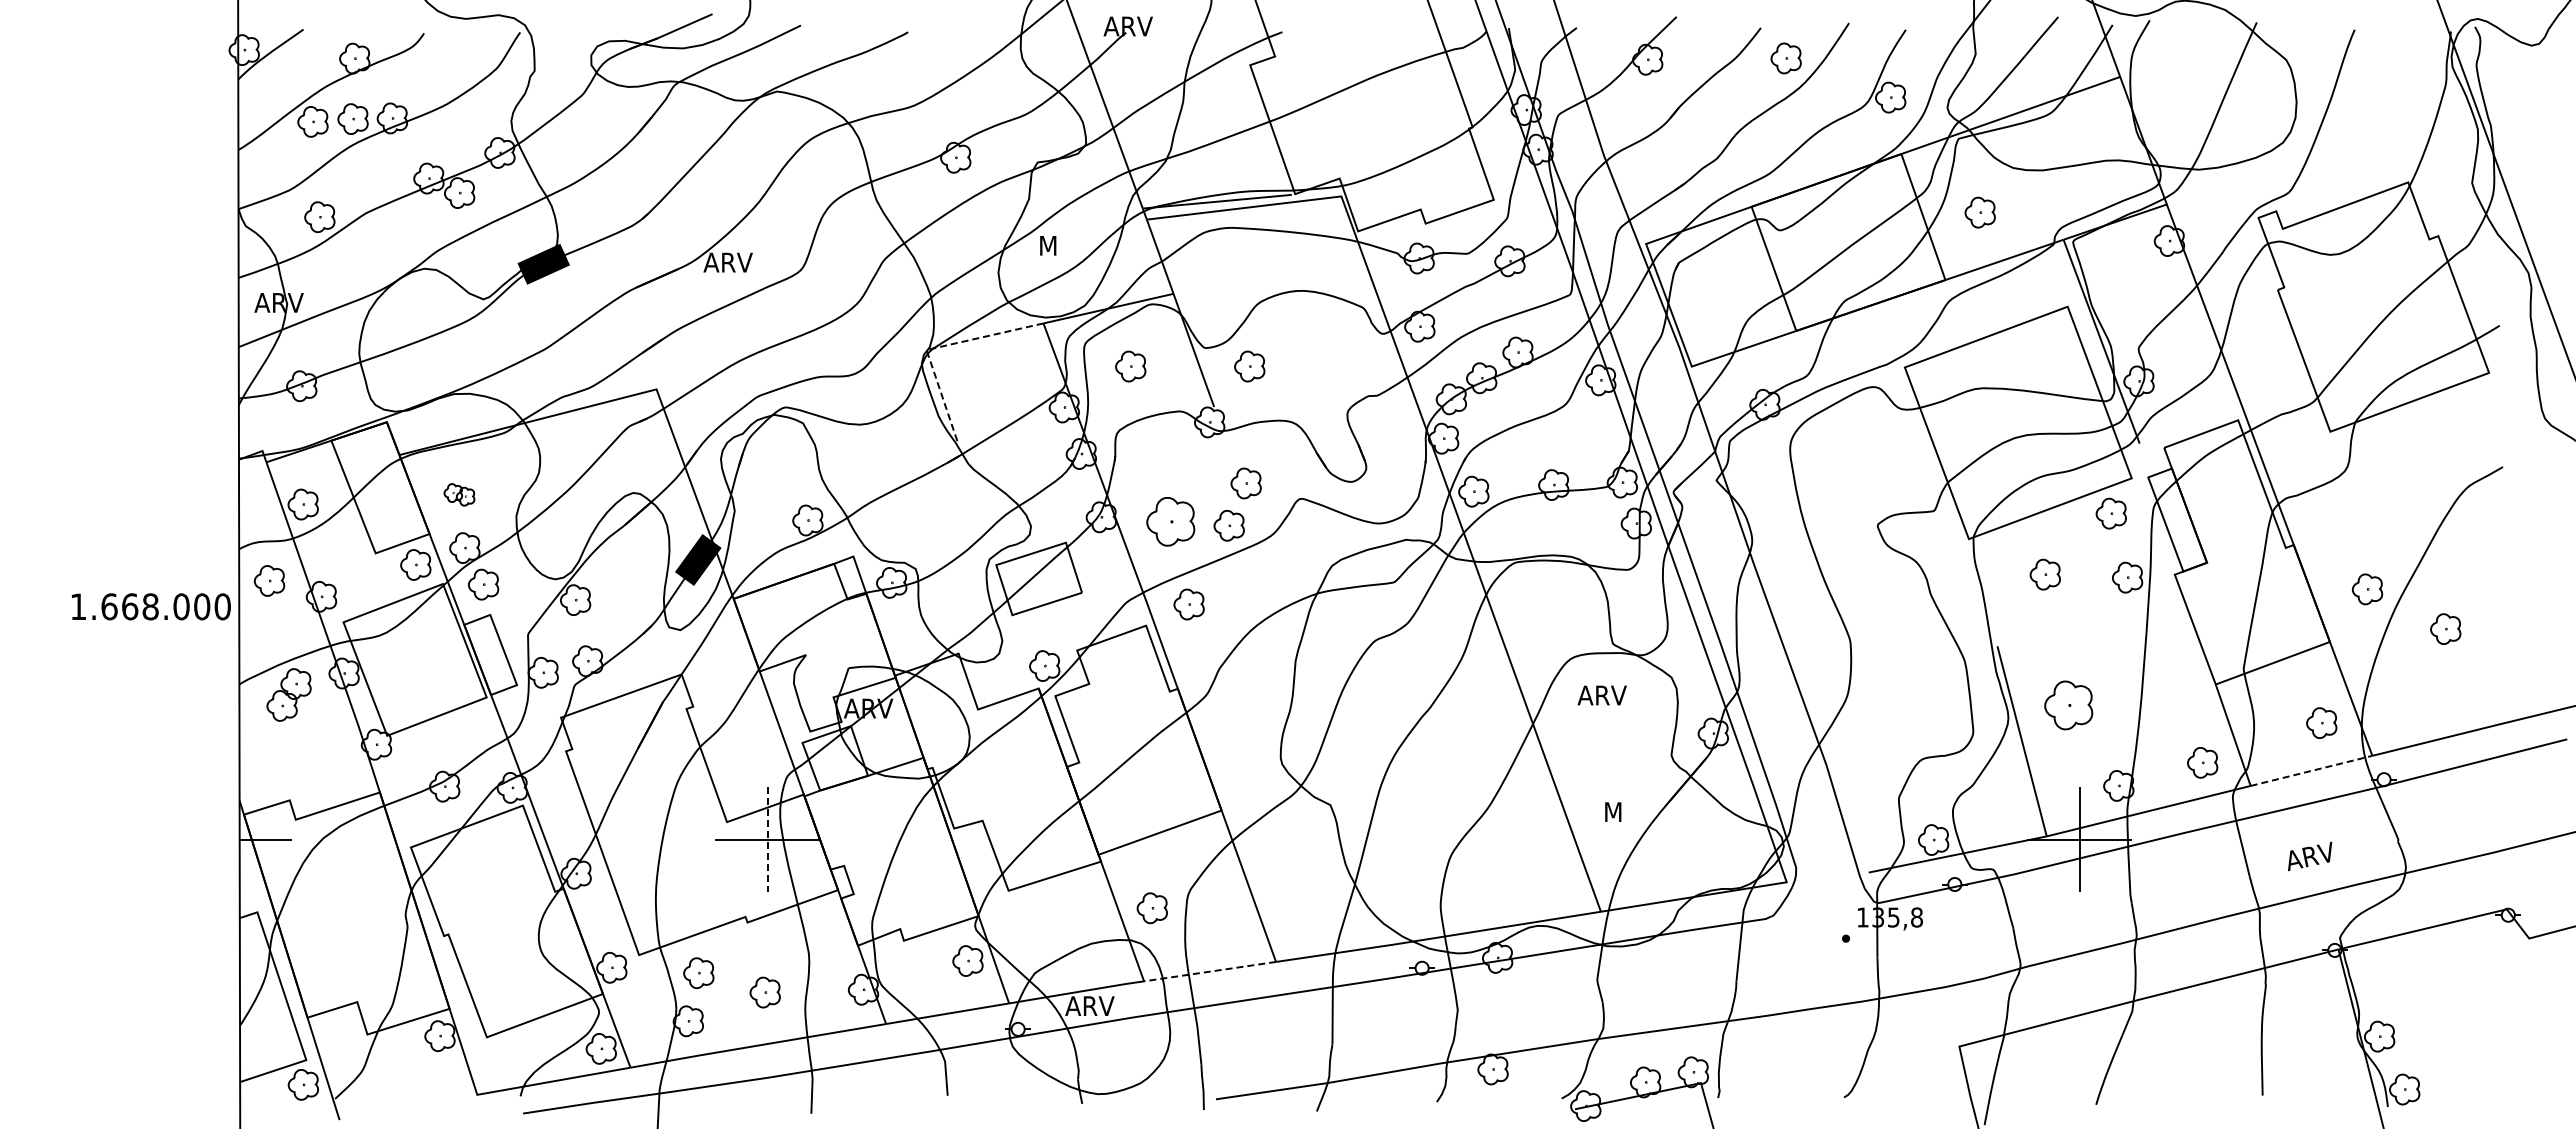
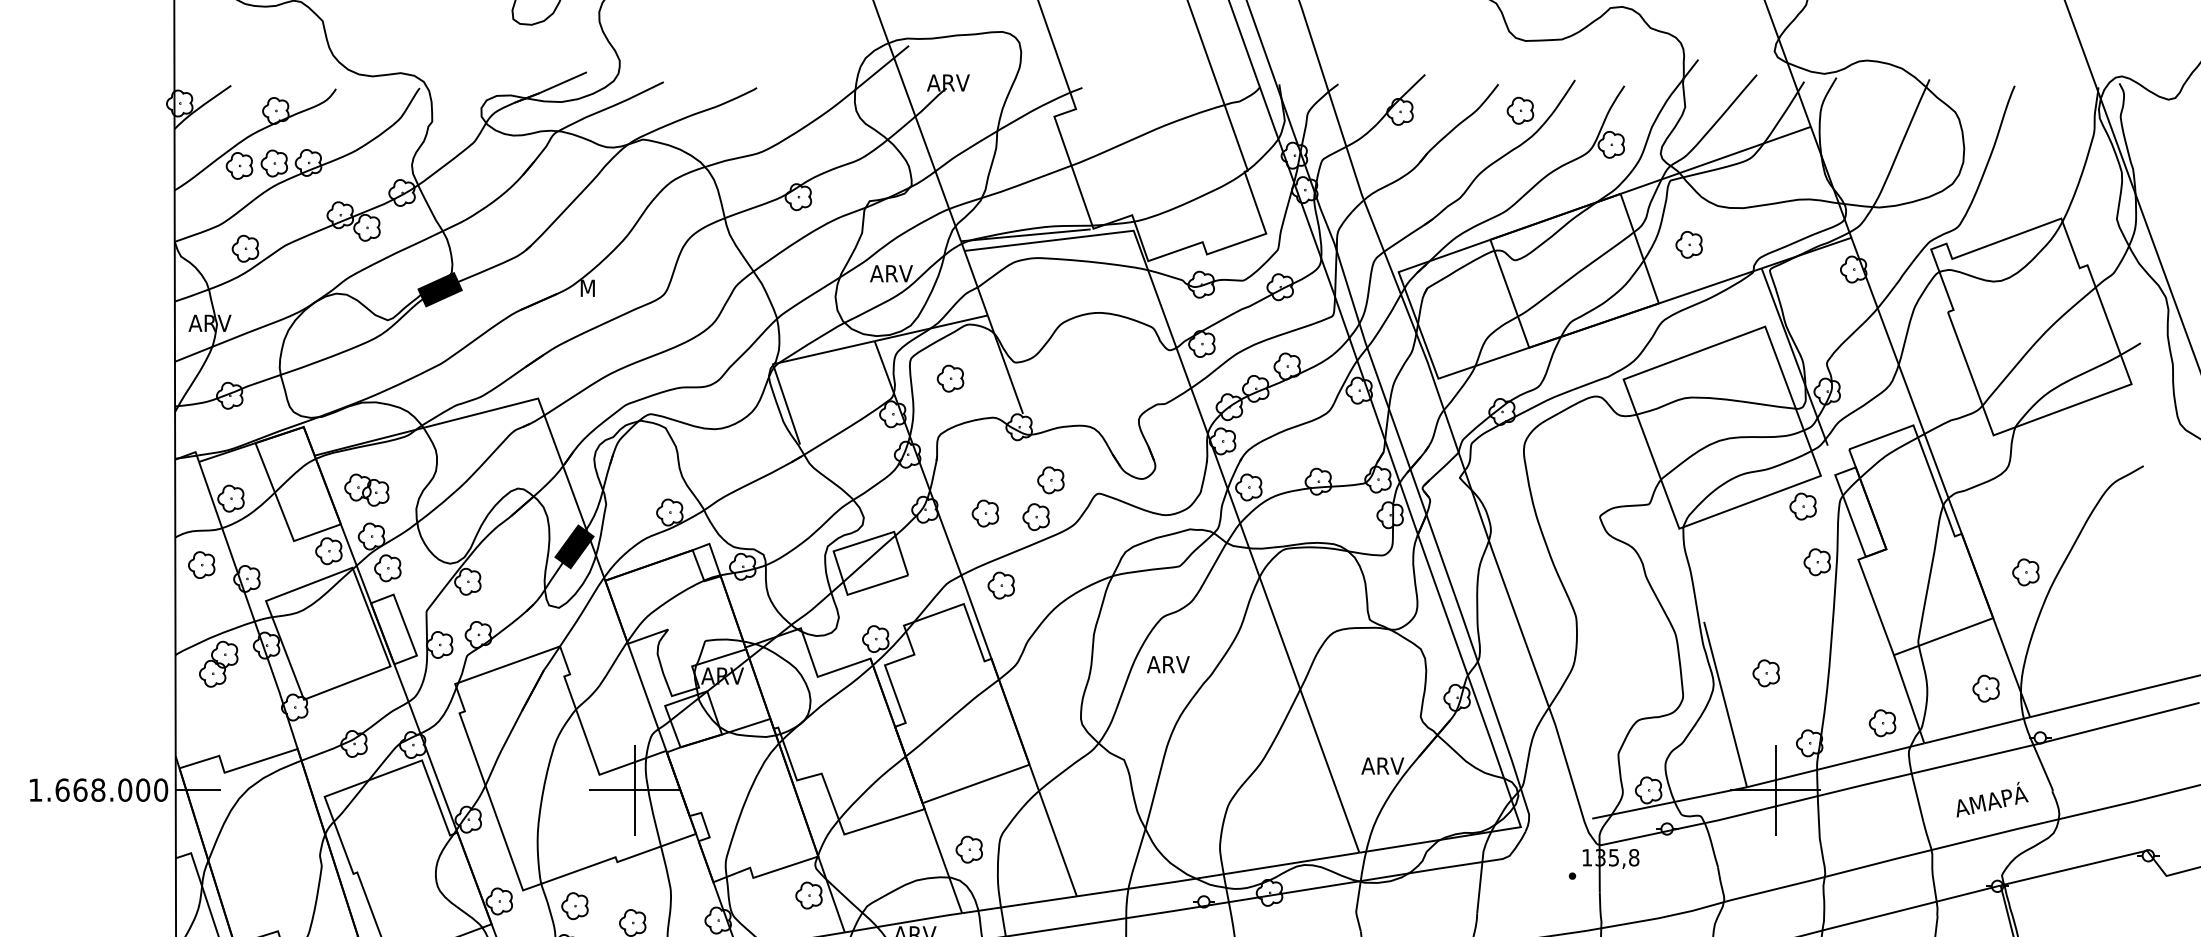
text: (1062, 245) -> (891, 273), M -> ARV
text: (727, 262) -> (599, 288), ARV -> M
line: (936, 347) -> (781, 362), dashed -> solid
part: (1249, 366) -> (1053, 378), removed
part: (459, 494) -> (366, 489), size x1.67
part: (1170, 521) -> (985, 513), size x0.62
part: (2044, 574) -> (1745, 559), removed
text: (151, 606) -> (99, 789), moved
part: (2445, 628) -> (2093, 606), removed
text: (1601, 695) -> (1167, 664), moved
part: (2068, 705) -> (1765, 673), size x0.62
line: (2311, 770) -> (1977, 729), dashed -> solid
text: (1627, 811) -> (1382, 765), M -> ARV
line: (767, 840) -> (634, 790), dashed -> solid
text: (2337, 847) -> (1999, 796), ARV -> AMAPÁ
line: (1210, 971) -> (1019, 904), dashed -> solid

